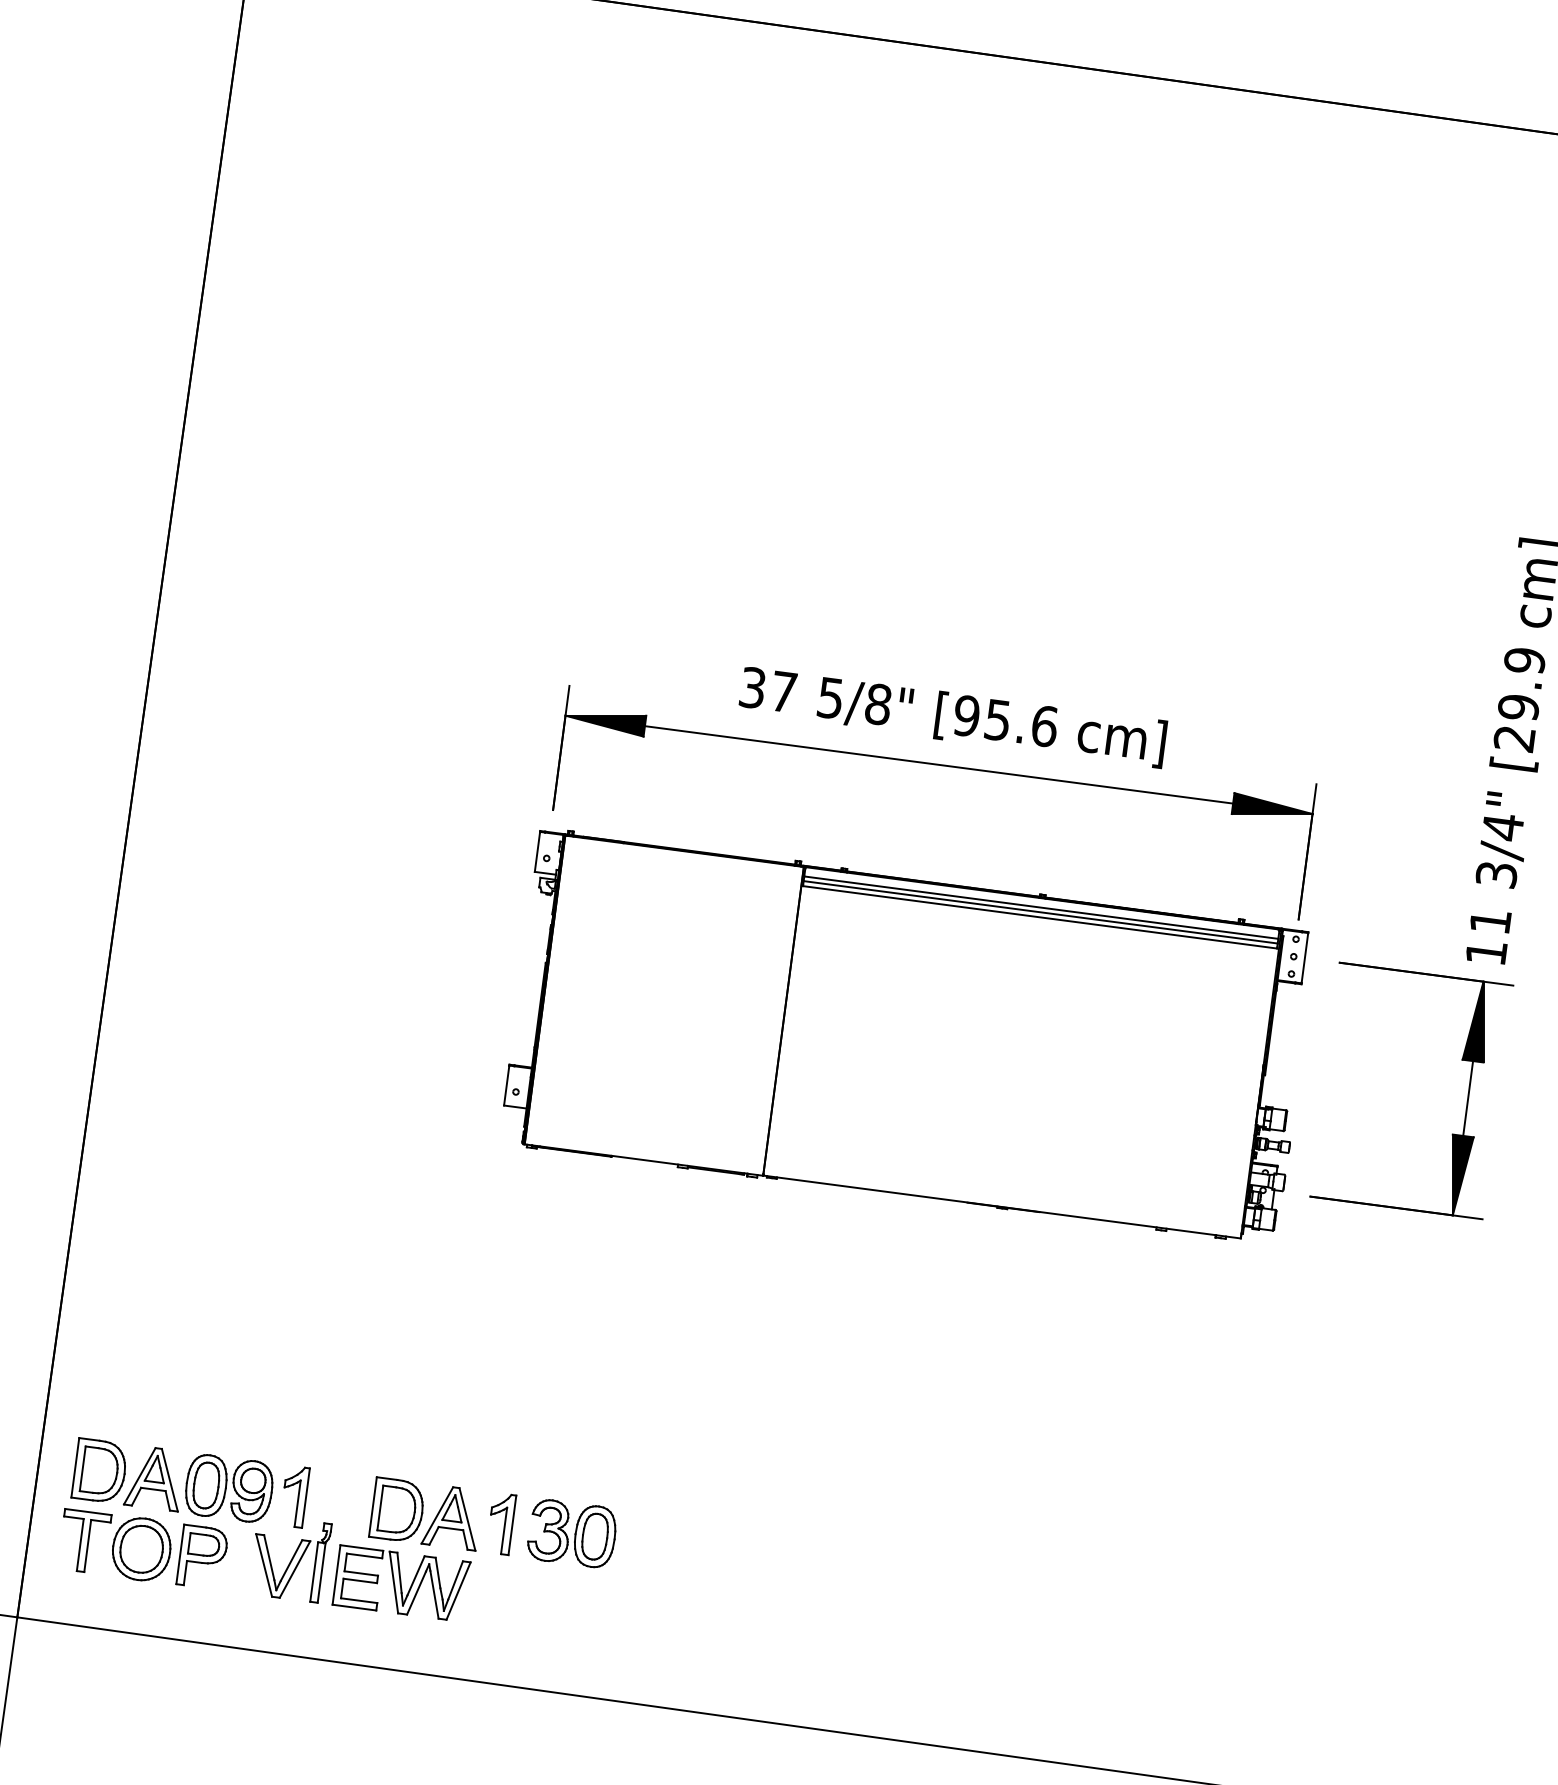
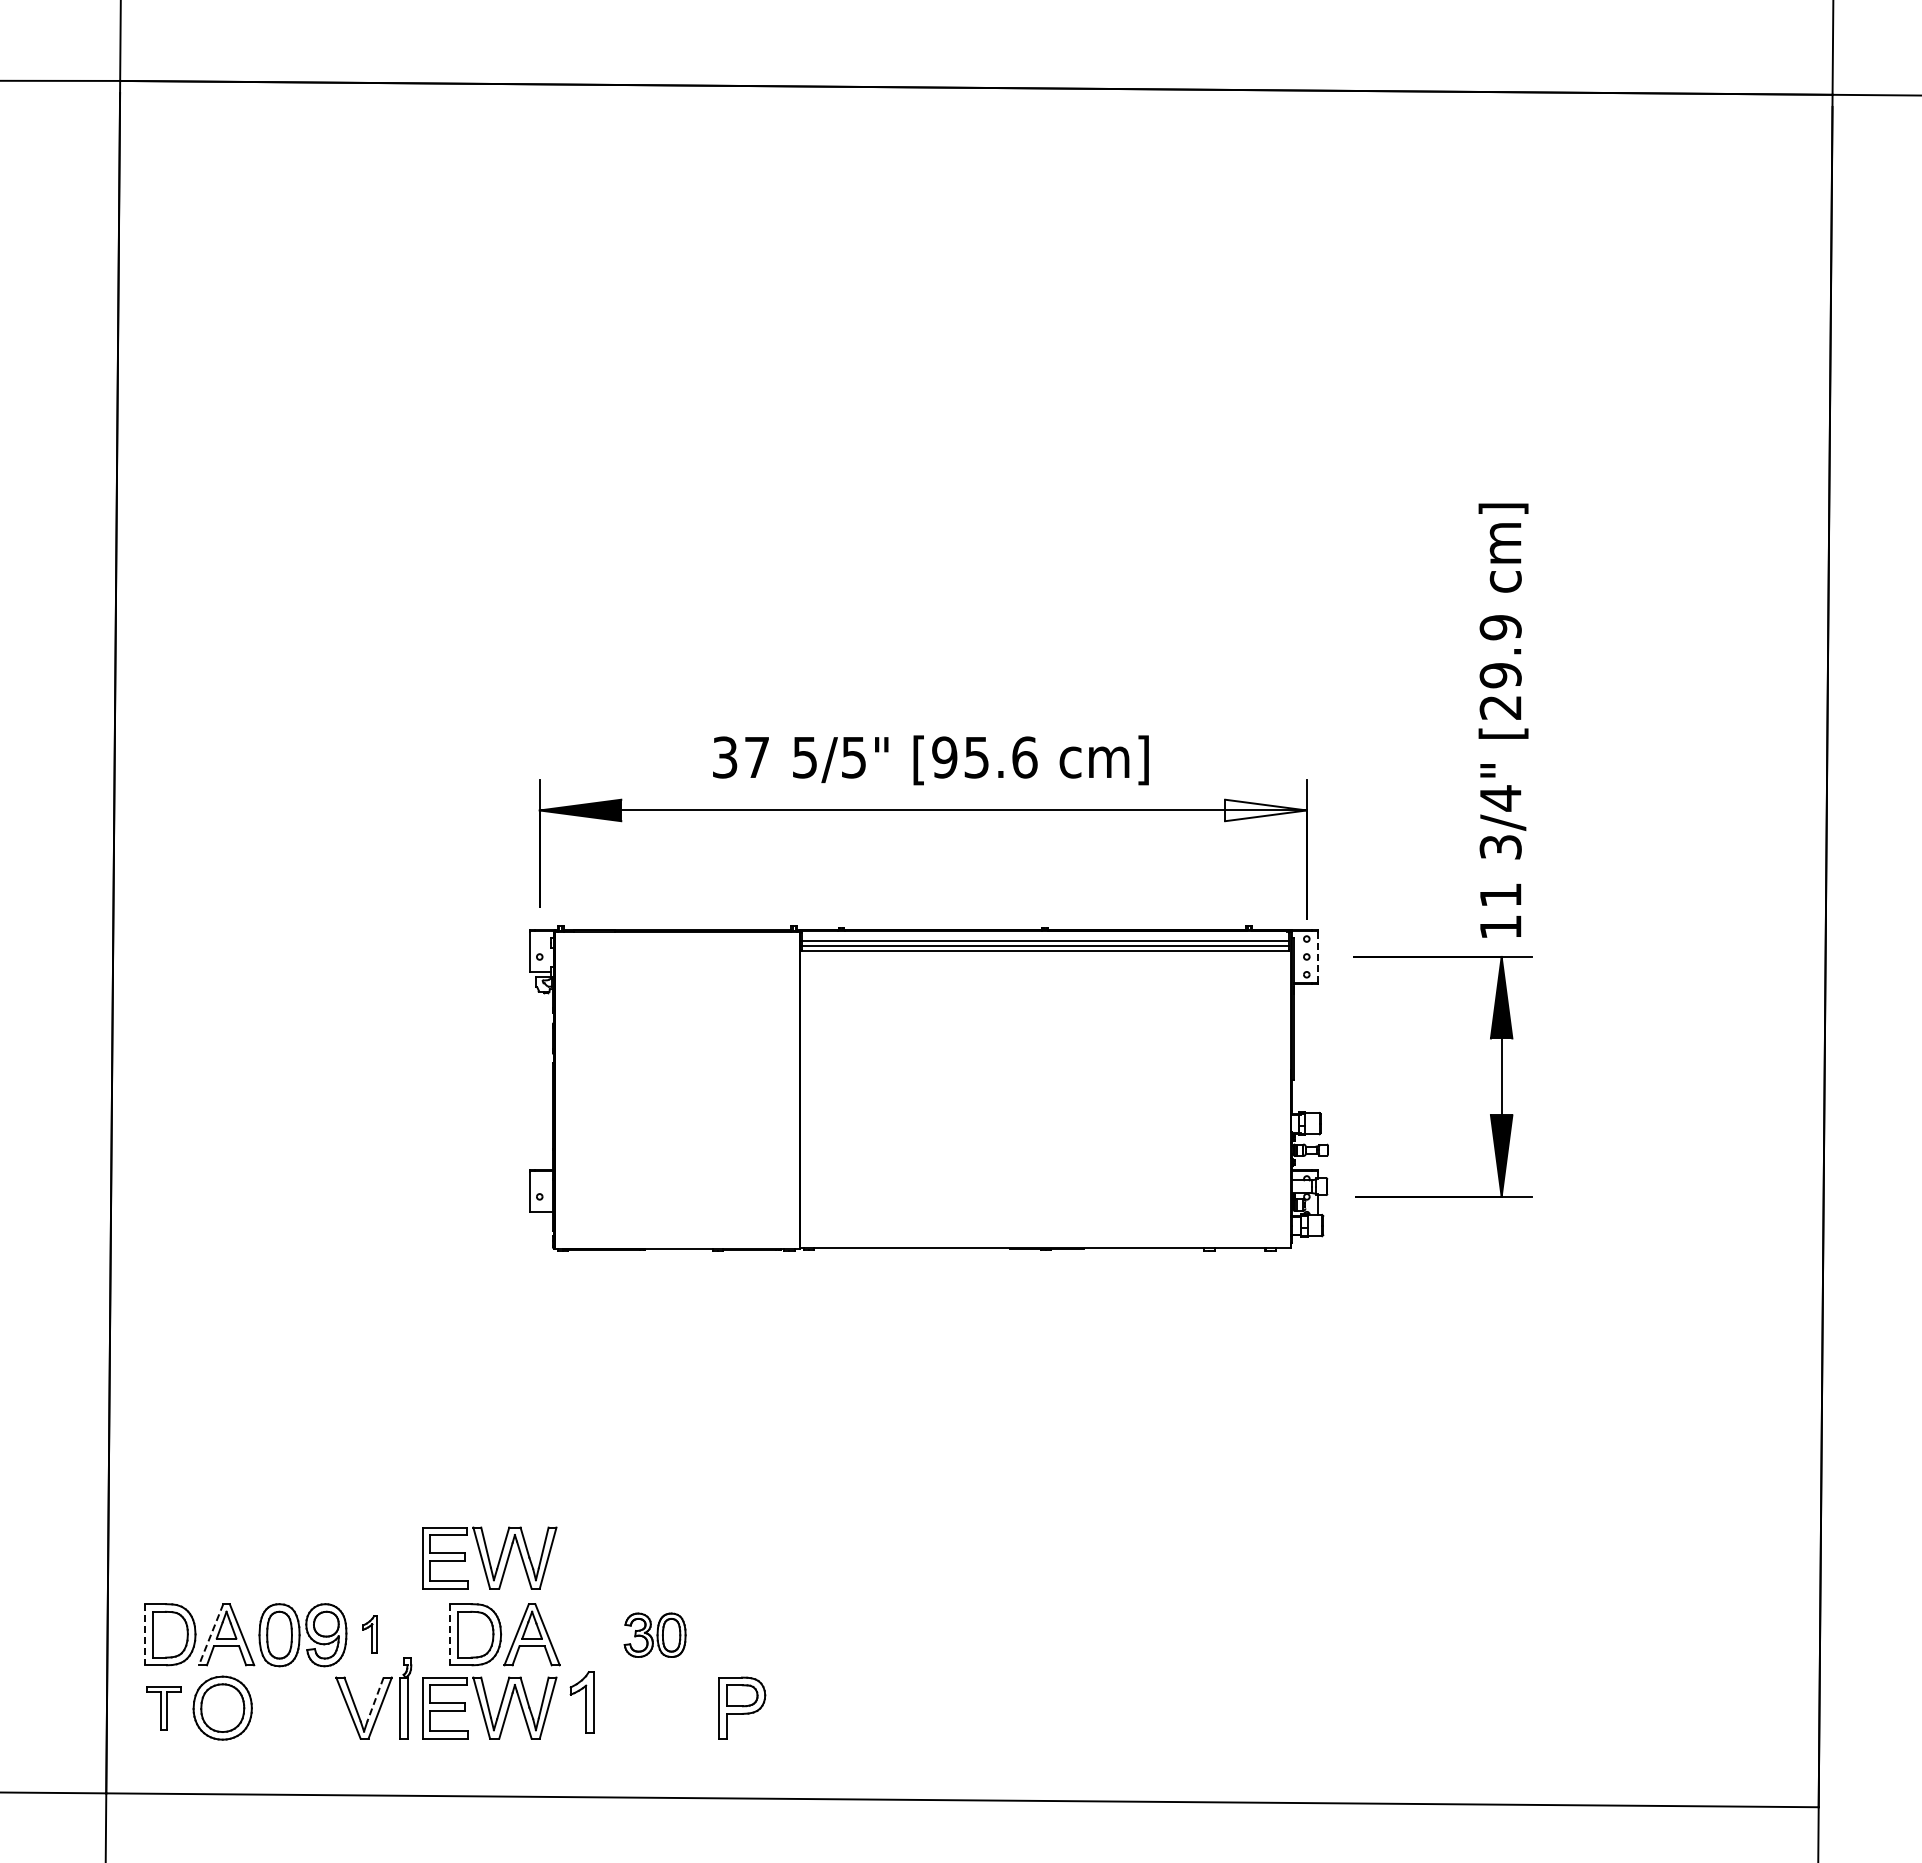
text: (877, 704) -> (853, 757), 5/8" -> 5/5"
fill: (1272, 808) -> (1265, 810), removed
line: (1305, 958) -> (1318, 957), solid -> dashed
part: (420, 1436) -> (489, 1557), added
line: (74, 1467) -> (144, 1634), solid -> dashed
line: (140, 1476) -> (211, 1634), solid -> dashed
part: (294, 1496) -> (369, 1634), size x0.6
line: (372, 1506) -> (450, 1634), solid -> dashed
part: (500, 1523) -> (581, 1702), moved
part: (571, 1533) -> (654, 1635), size x0.7
part: (83, 1542) -> (163, 1708), size x0.7
part: (202, 1556) -> (742, 1707), moved
line: (291, 1561) -> (375, 1700), solid -> dashed

